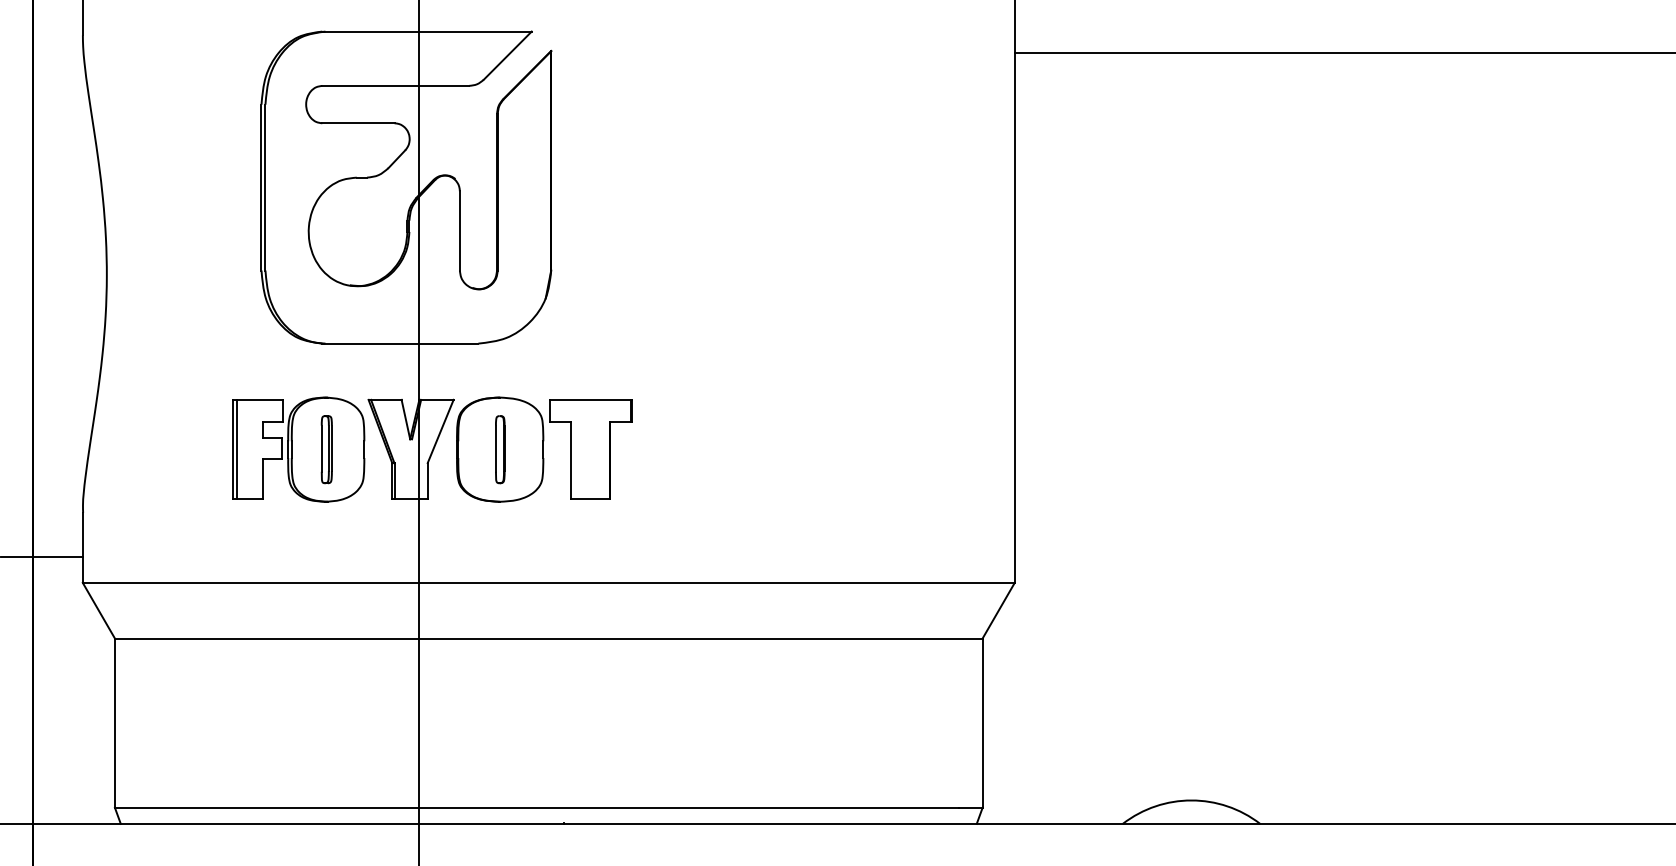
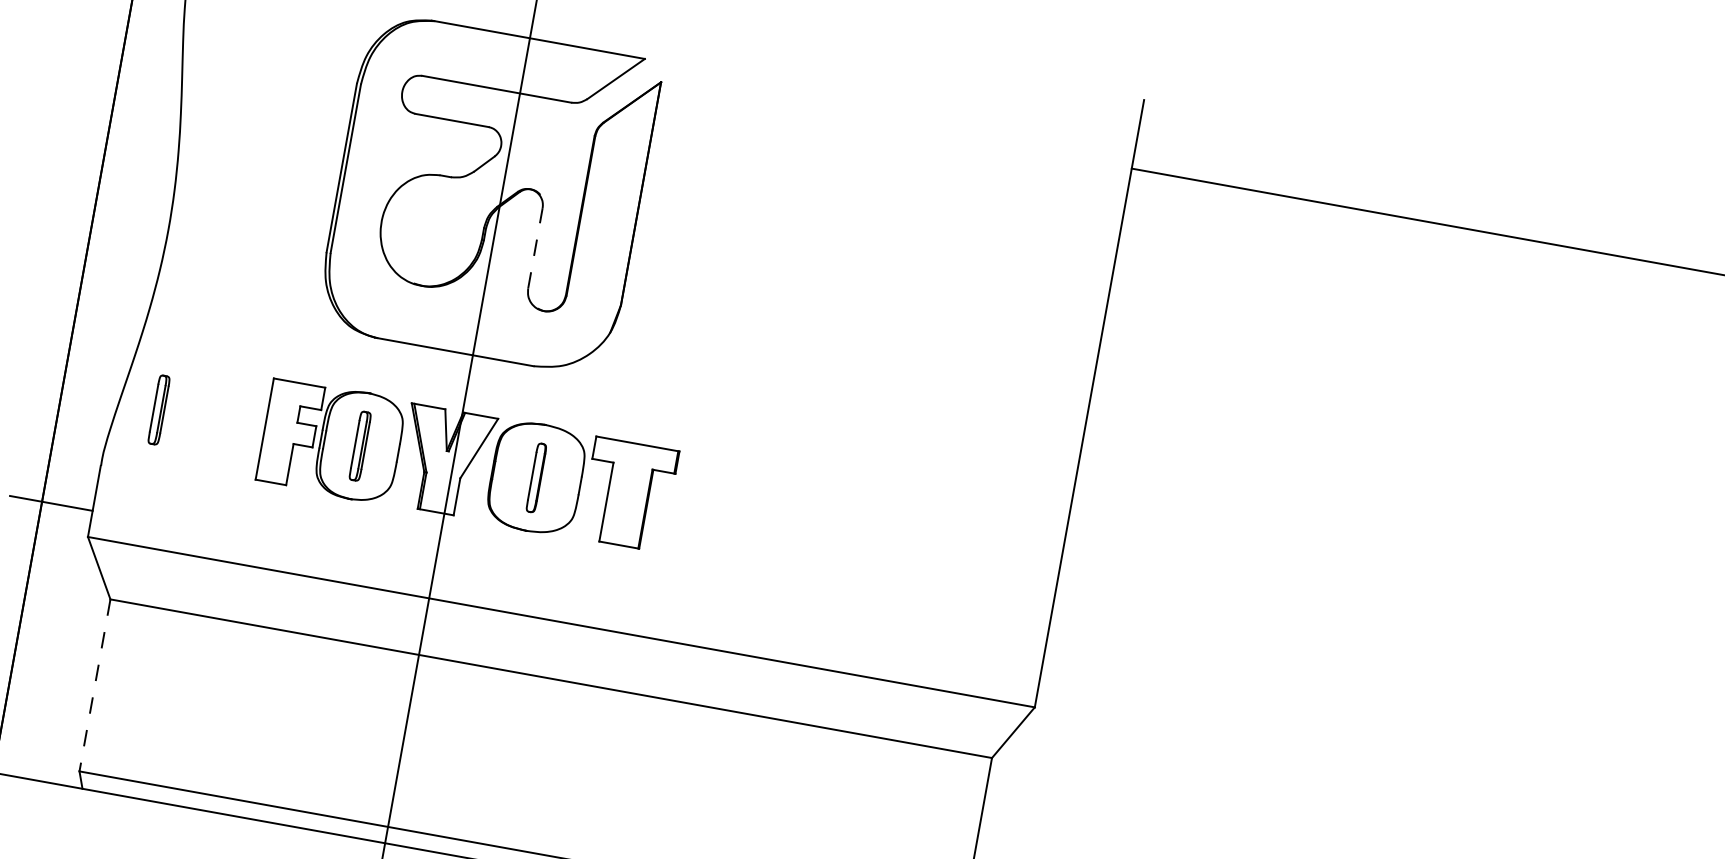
line: (459, 230) -> (535, 247), solid -> dashed
part: (128, 449) -> (158, 409), added
line: (237, 449) -> (269, 429), removed
line: (114, 723) -> (94, 685), solid -> dashed

